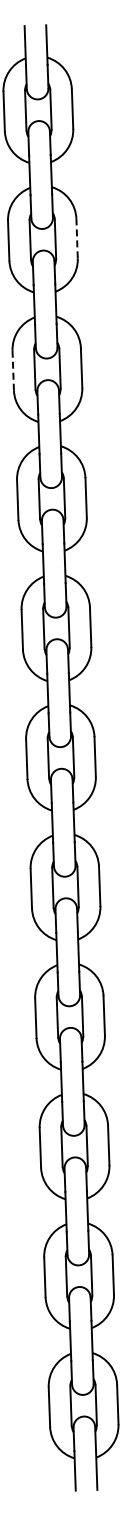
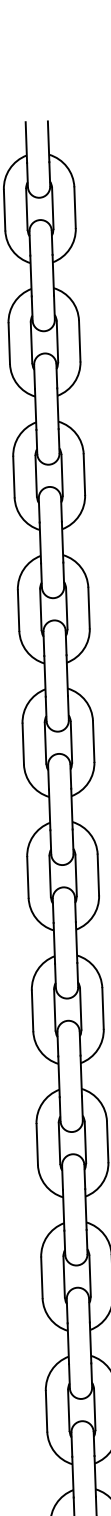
line: (77, 238) -> (80, 341), dashed -> solid
line: (13, 370) -> (14, 477), dashed -> solid

